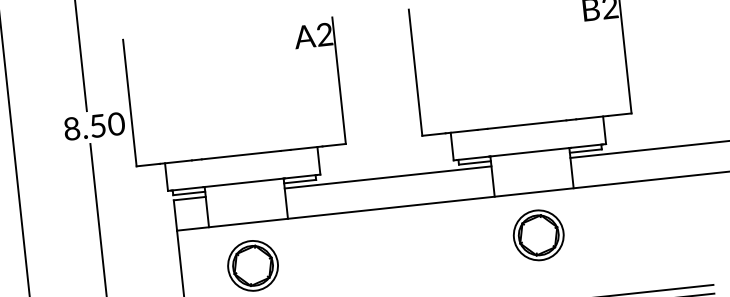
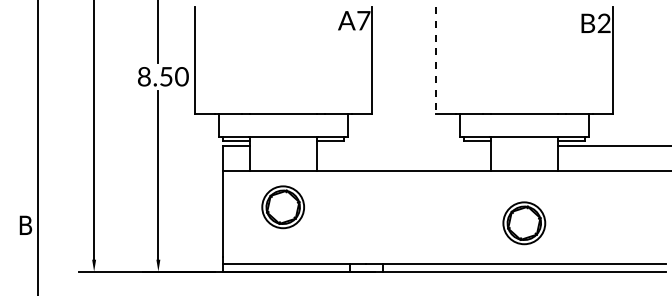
text: (324, 34) -> (363, 20), A2 -> A7
line: (416, 73) -> (436, 61), solid -> dashed
line: (387, 177) -> (403, 145), removed
part: (539, 235) -> (524, 223), moved

